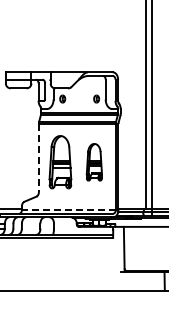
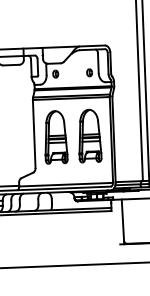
line: (38, 158) -> (33, 134), dashed -> solid
part: (94, 162) -> (89, 136), size x1.43
line: (68, 209) -> (65, 184), dashed -> solid

